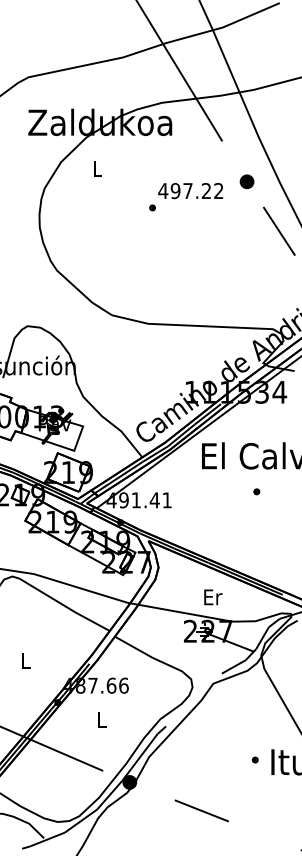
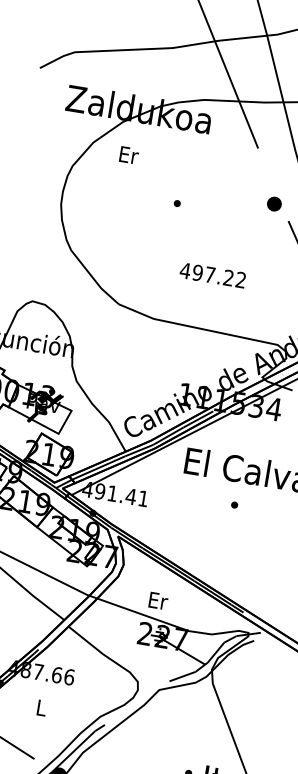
text: (98, 168) -> (129, 155), L -> Er
part: (246, 181) -> (273, 203), moved
text: (190, 191) -> (212, 275), moved
text: (213, 597) -> (158, 601), moved

